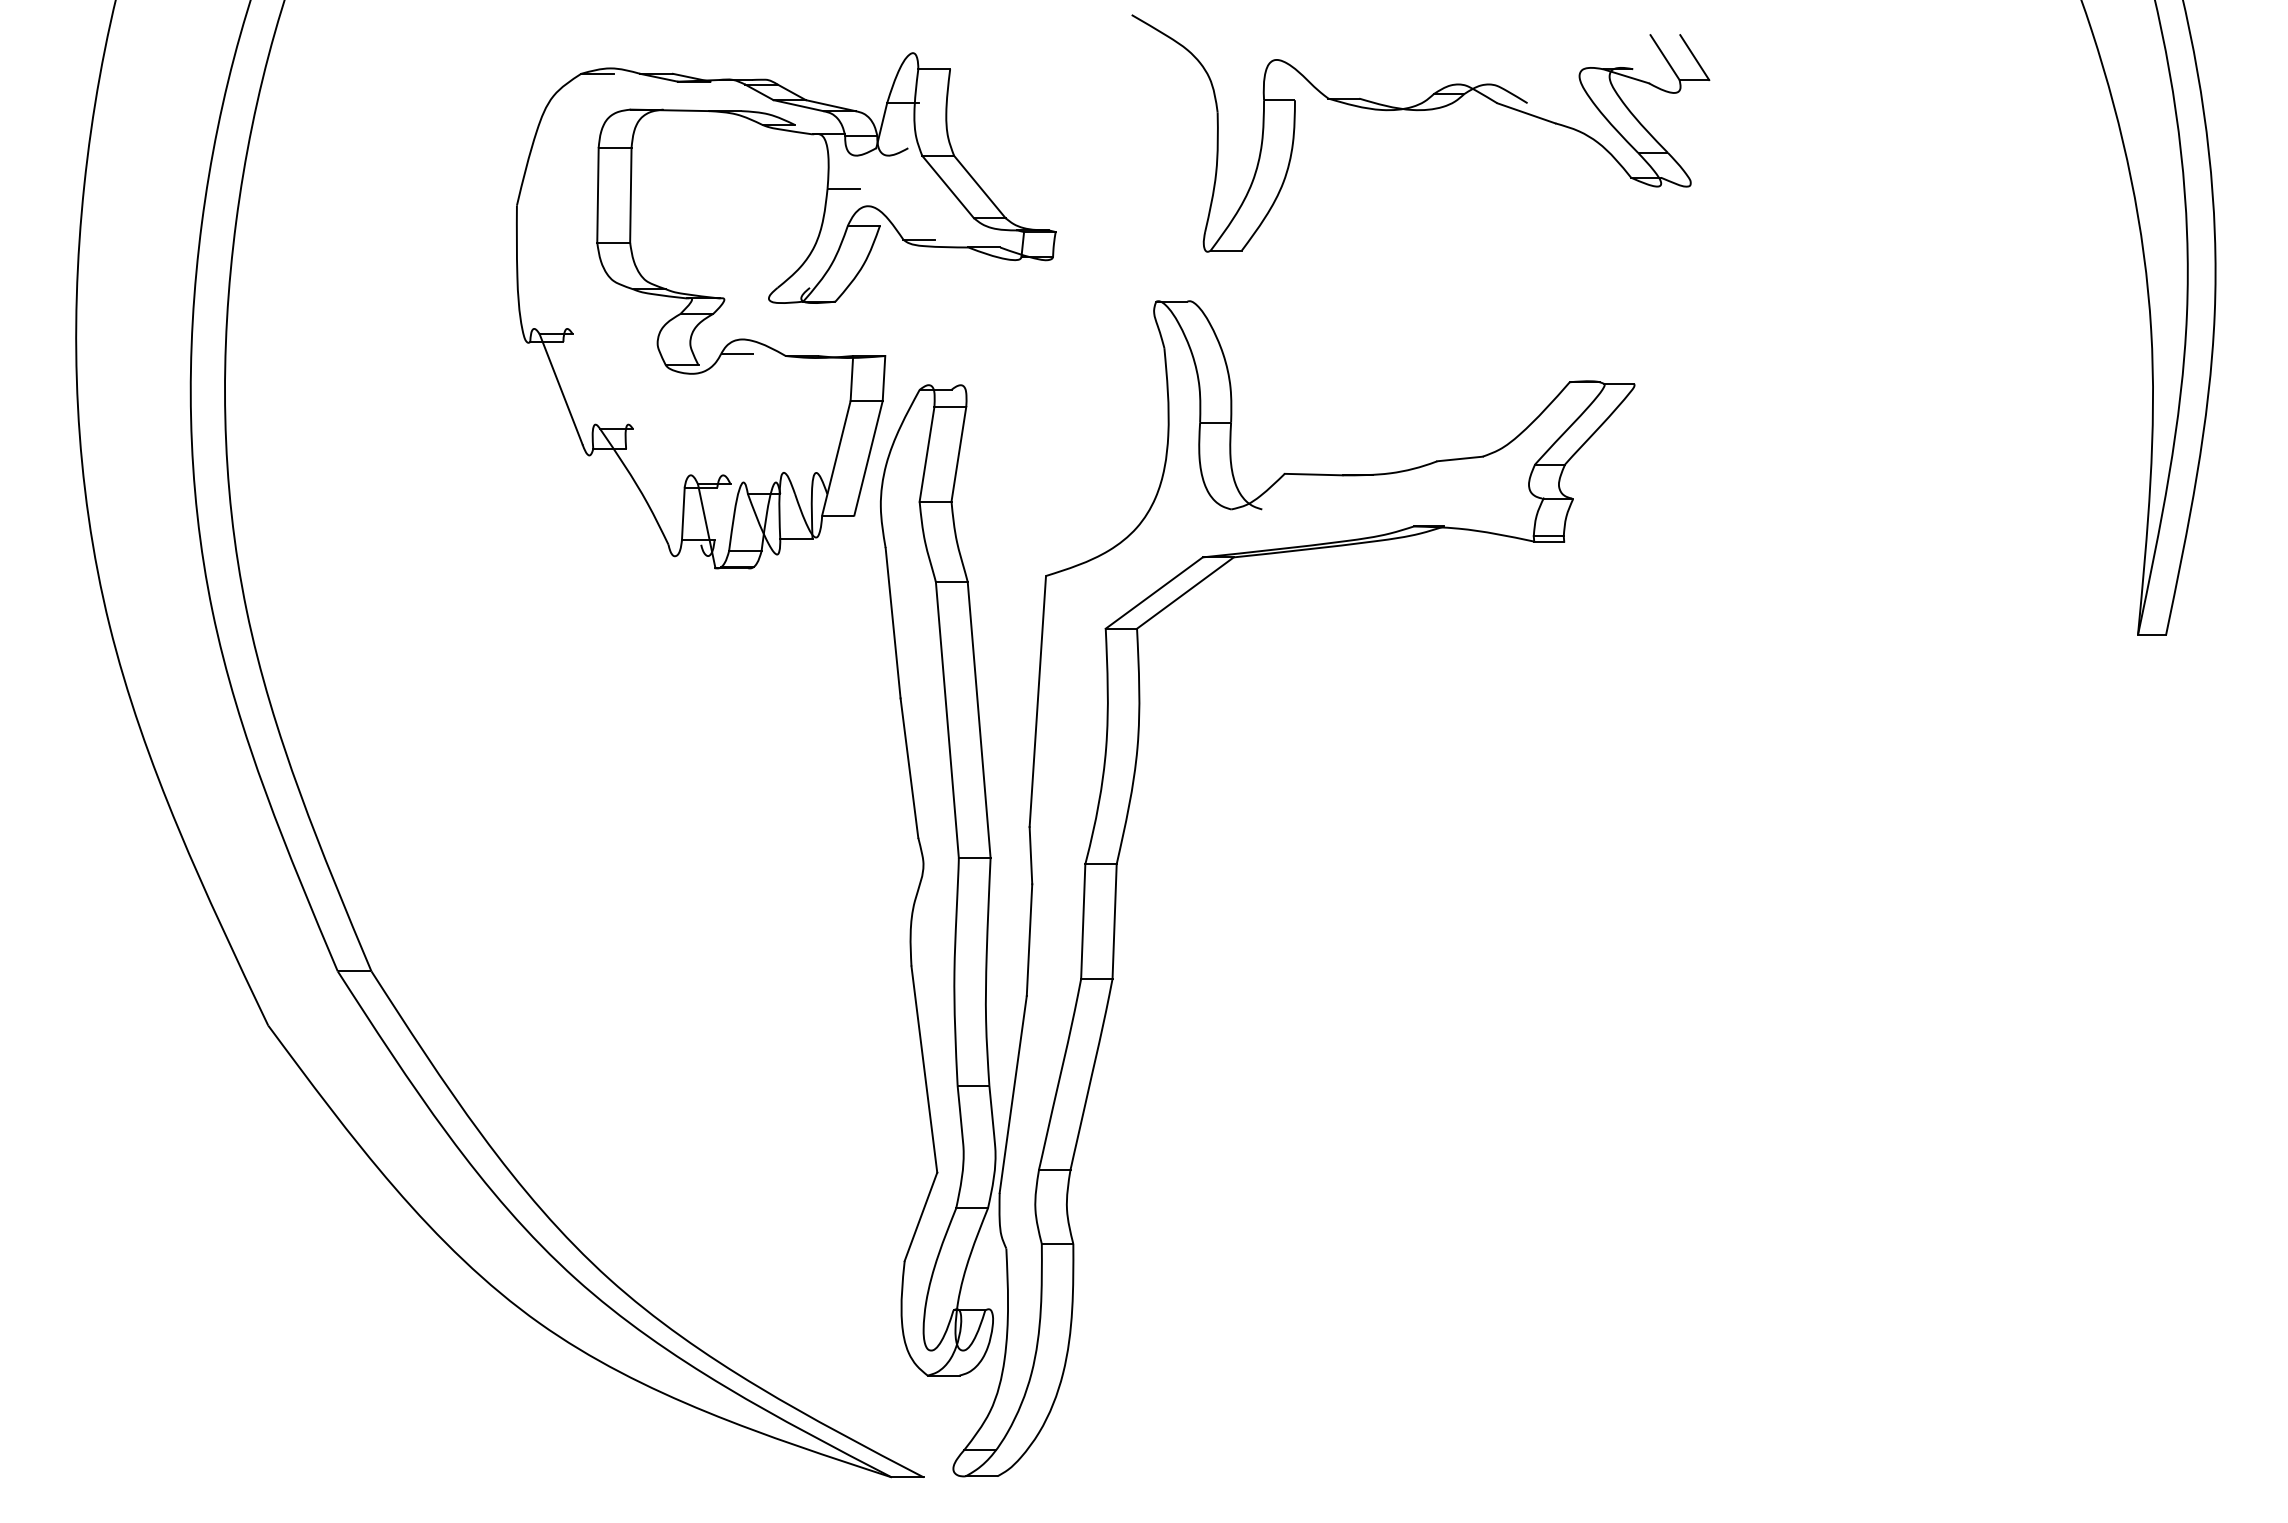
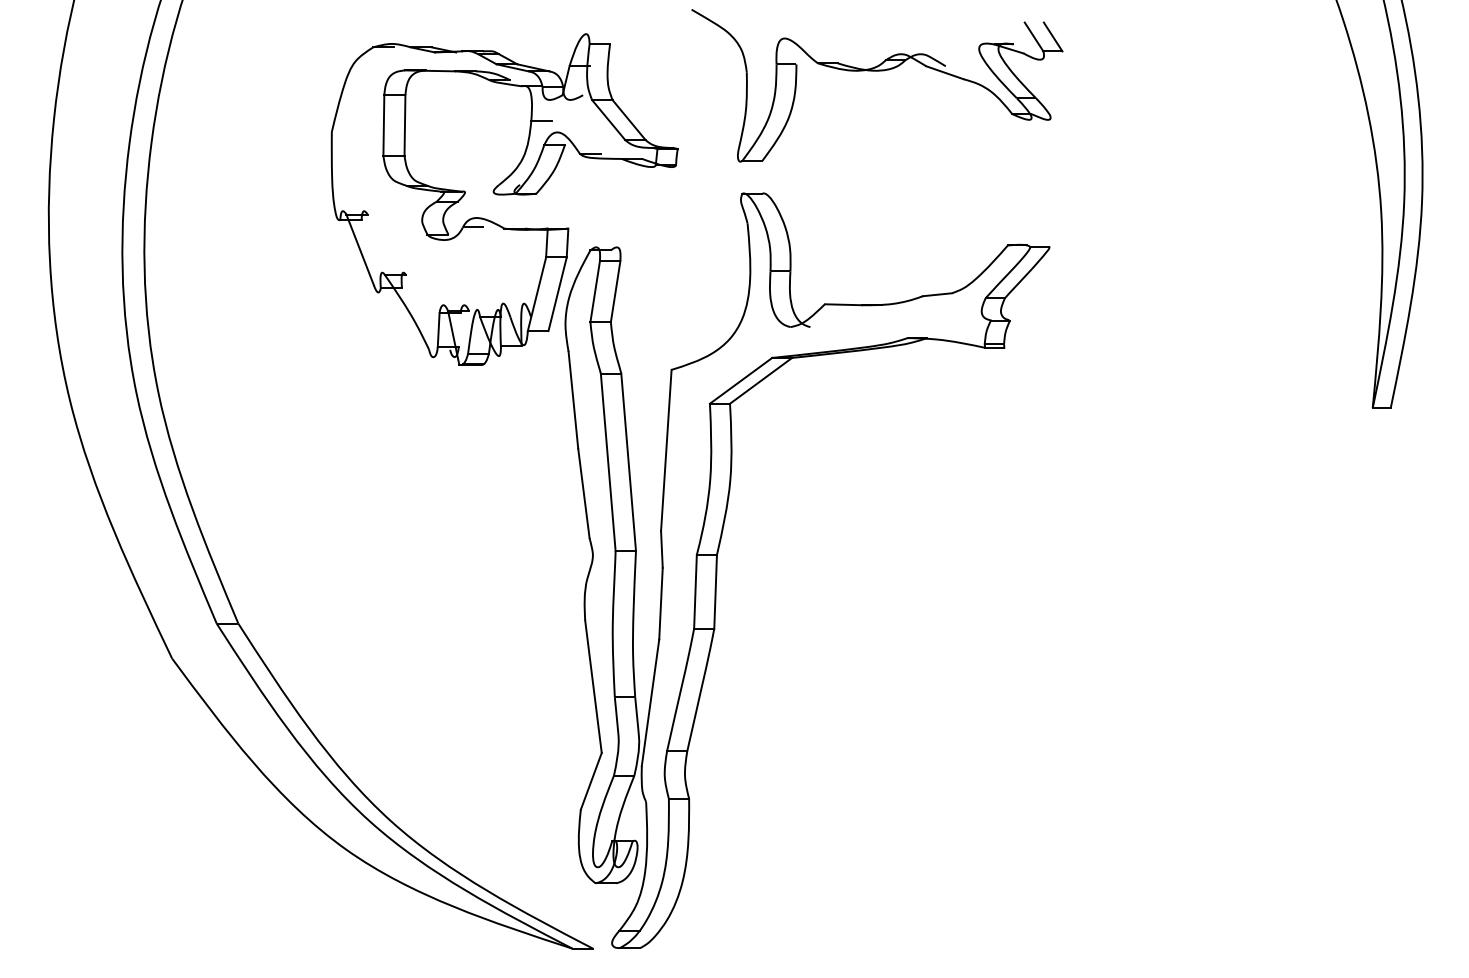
part: (1421, 111) -> (877, 71), moved

